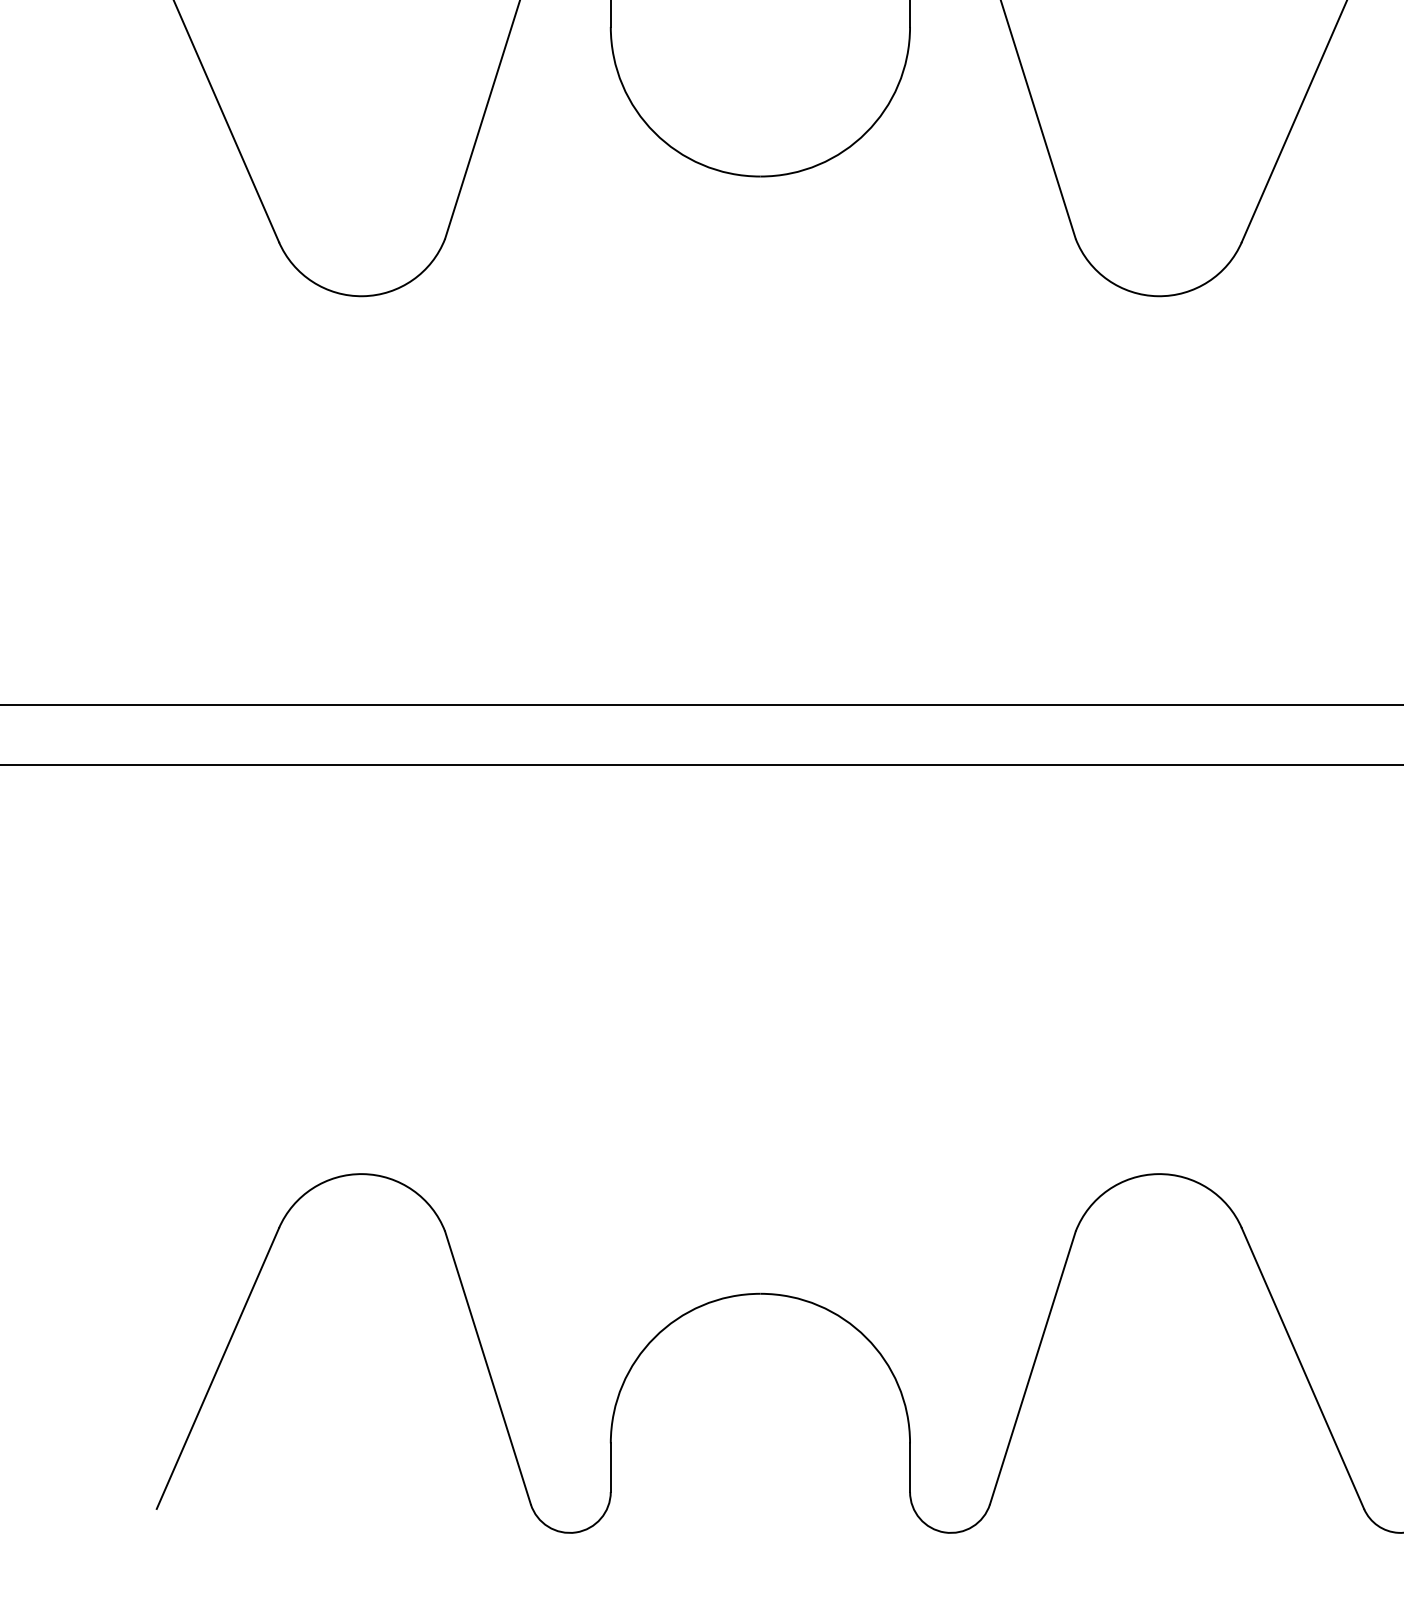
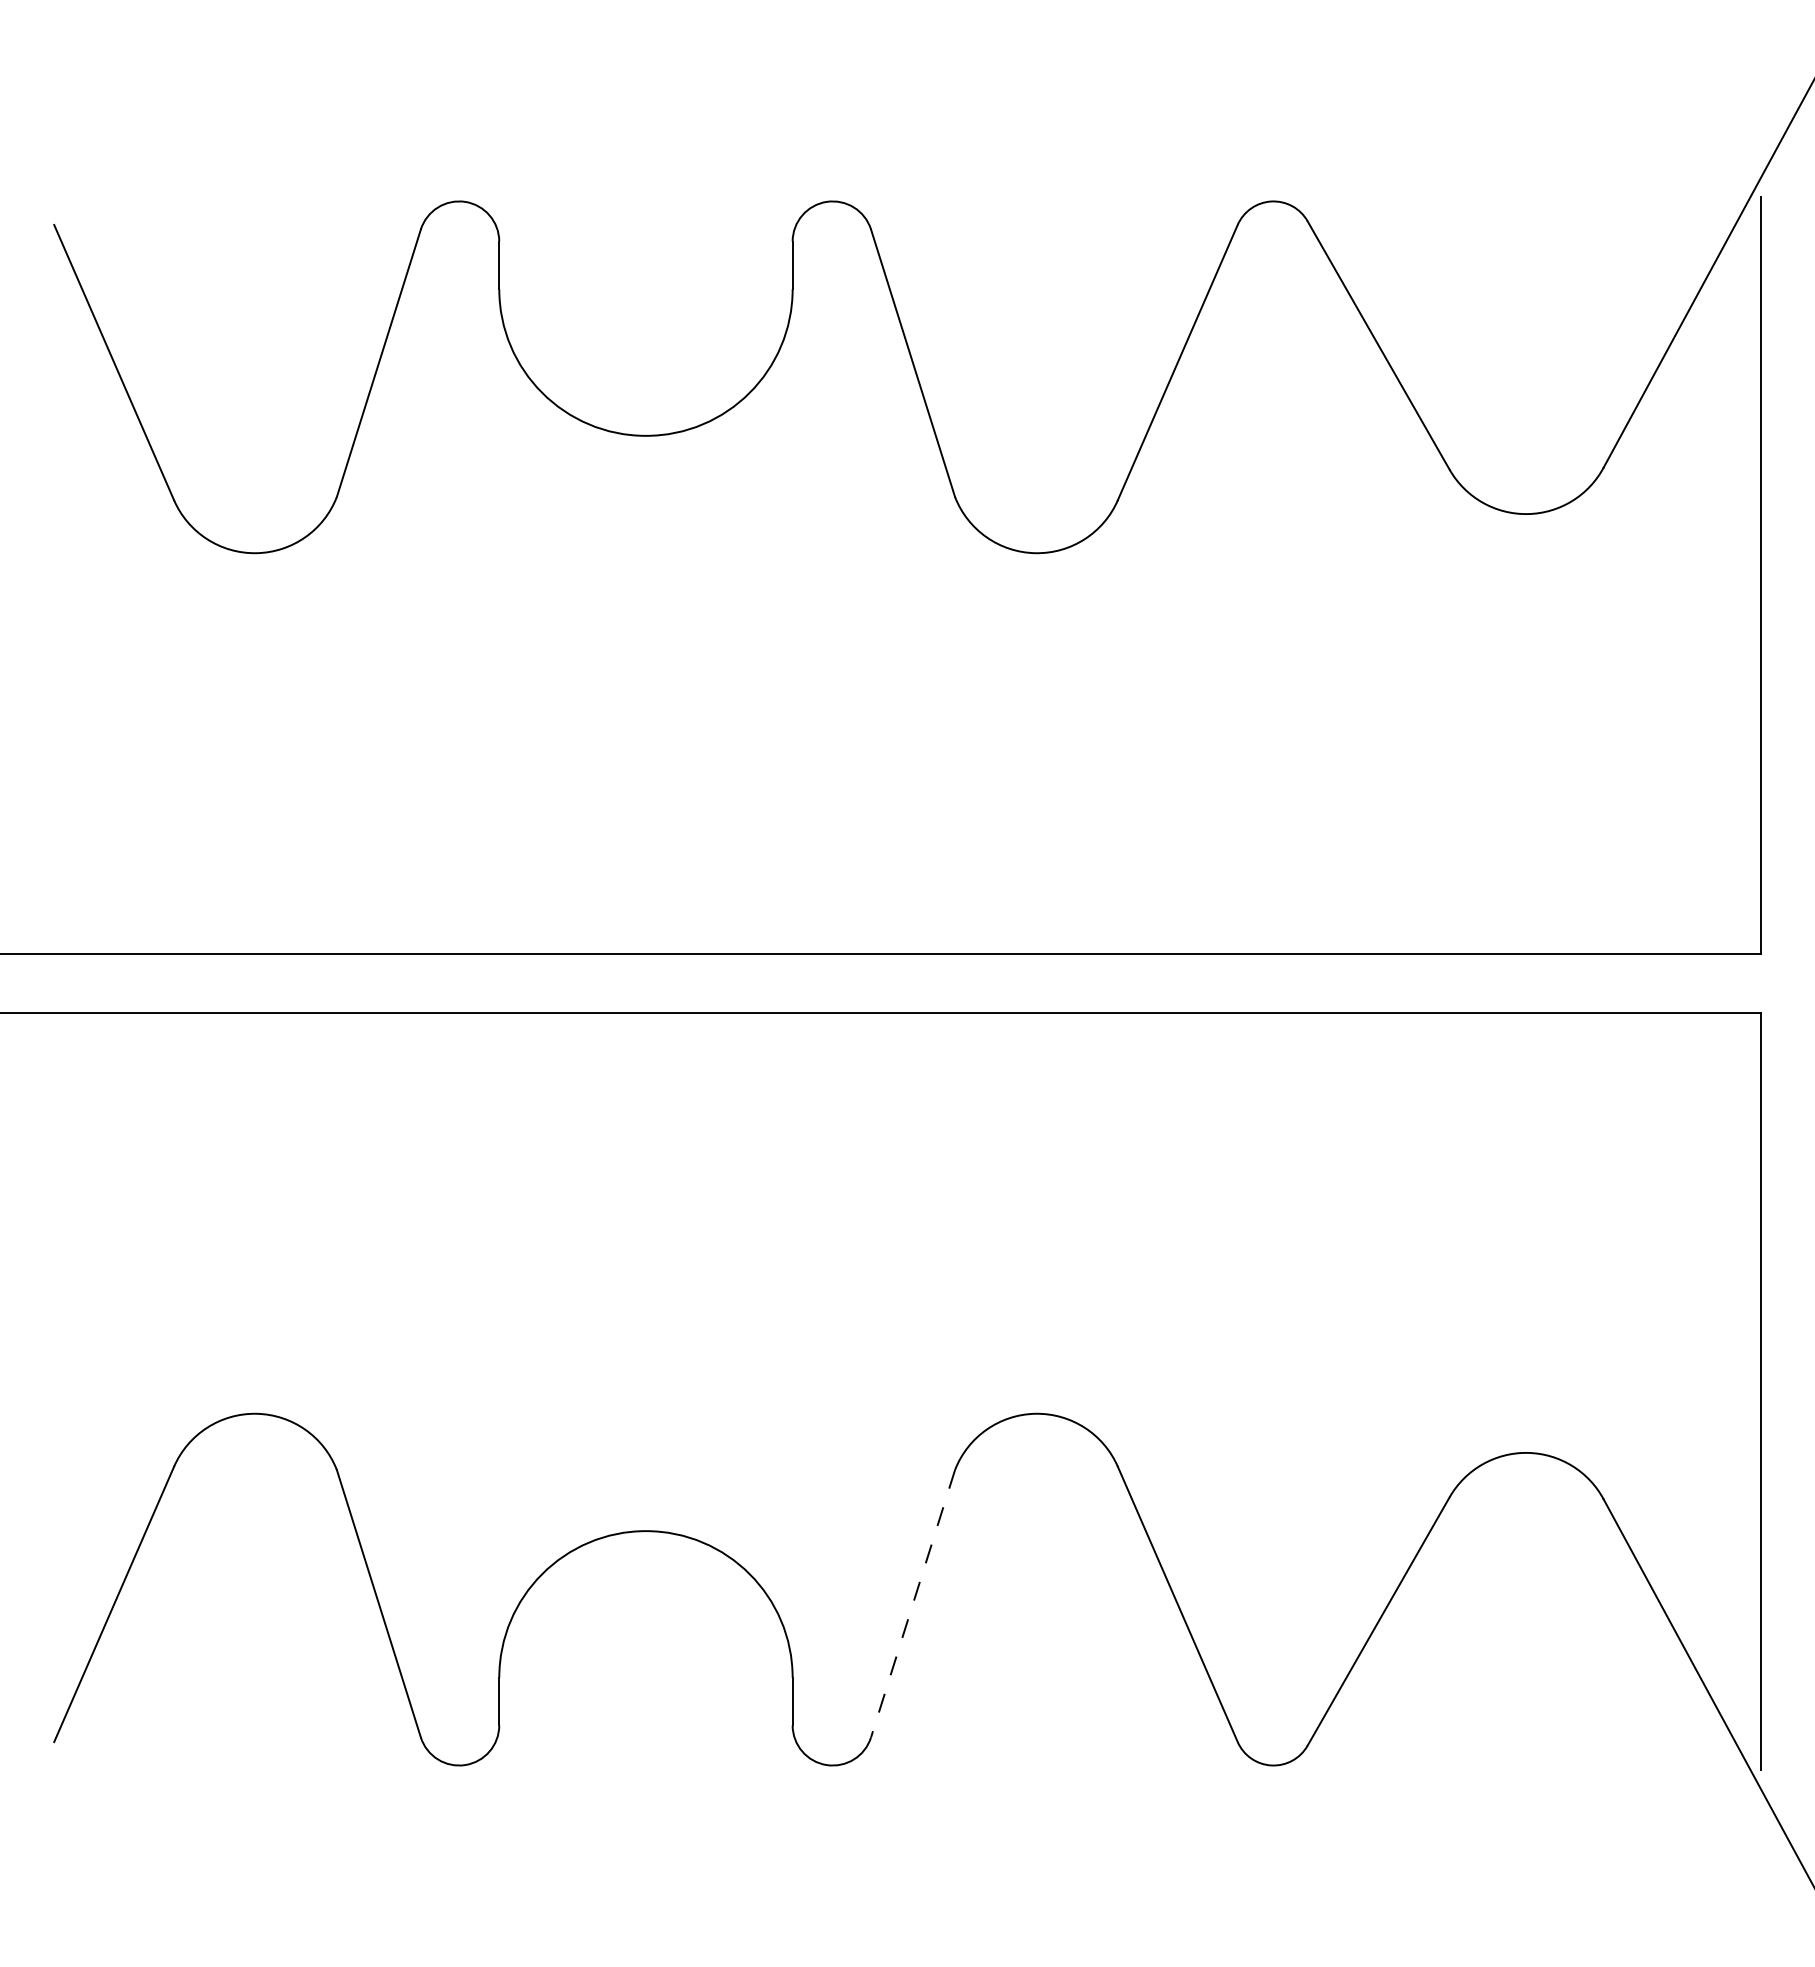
line: (1032, 1368) -> (912, 1604), solid -> dashed

